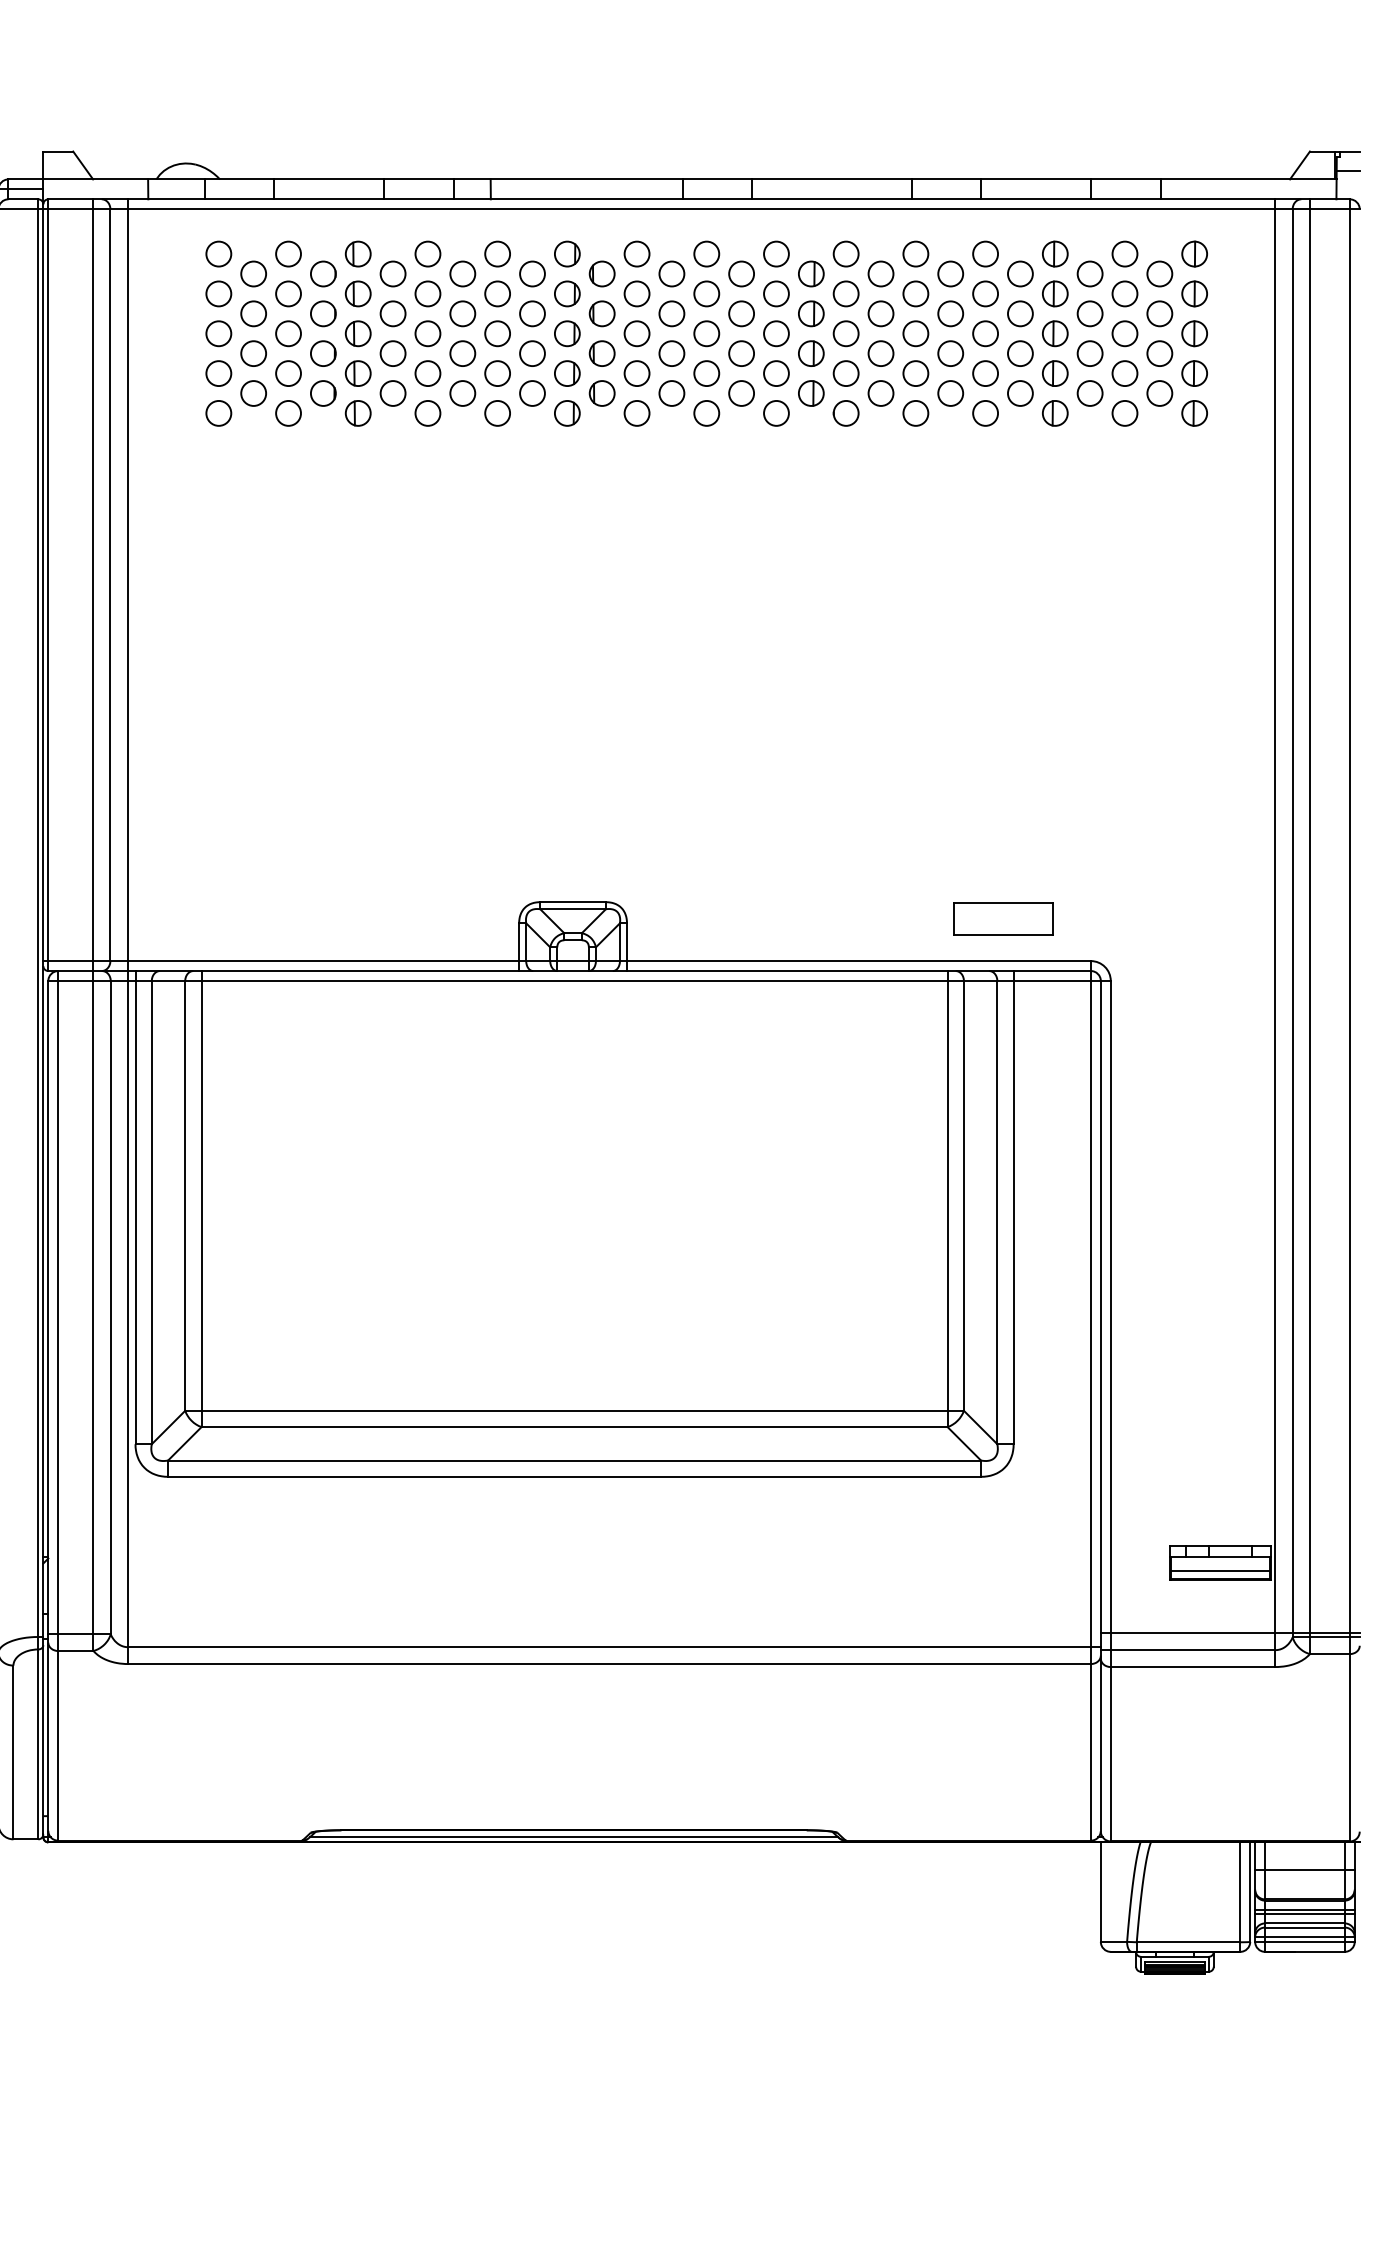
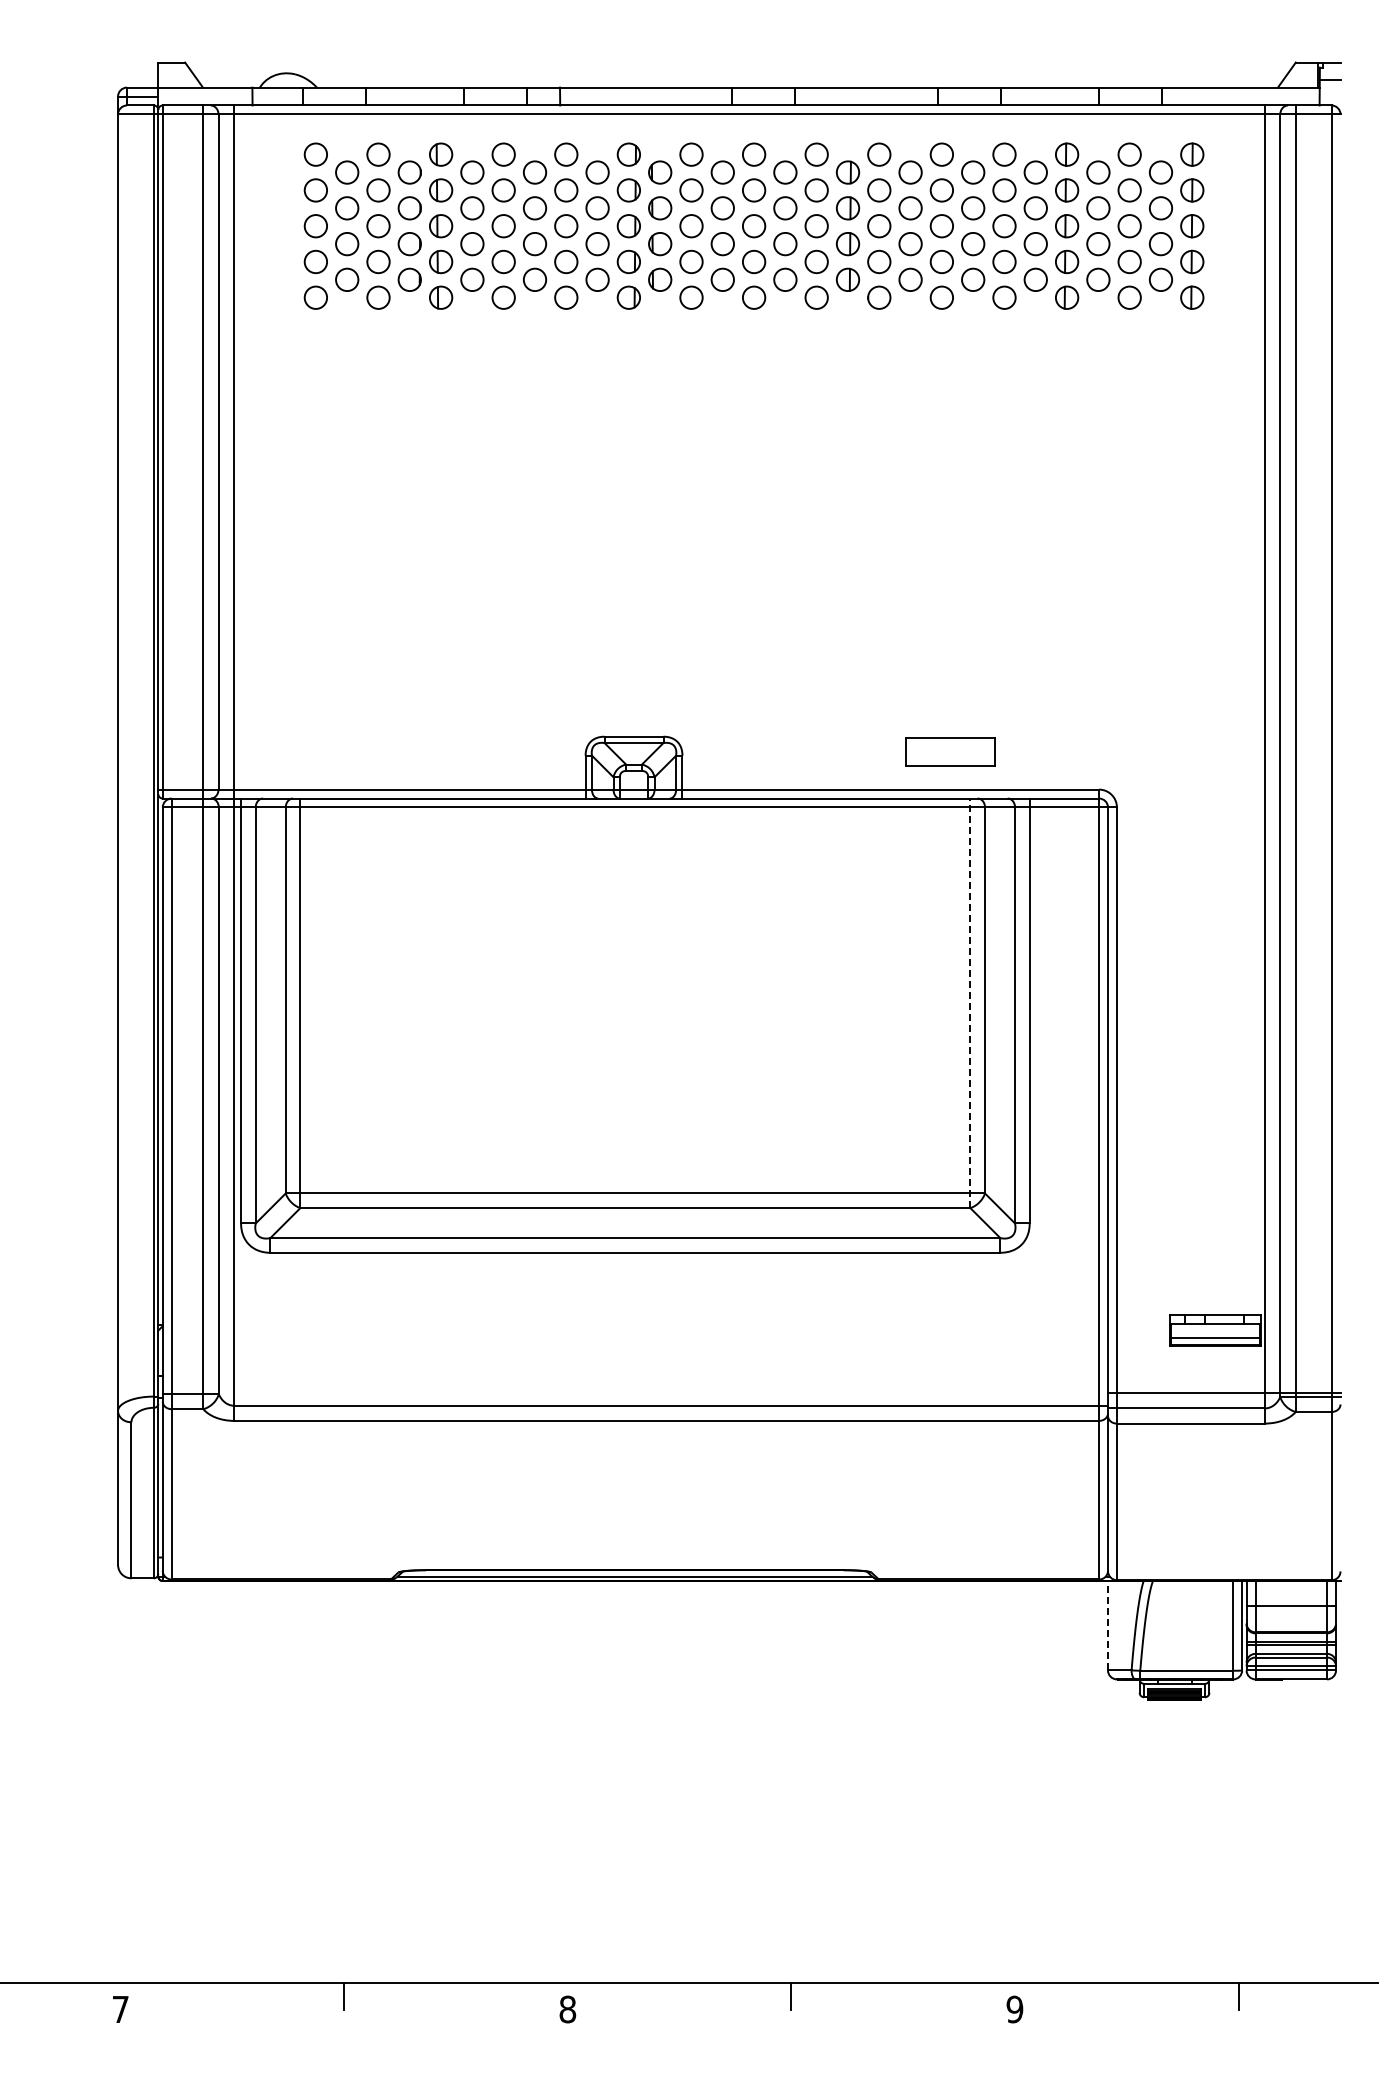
part: (1003, 918) -> (950, 751), moved
line: (947, 1199) -> (970, 1003), solid -> dashed
line: (1101, 1891) -> (1108, 1625), solid -> dashed

